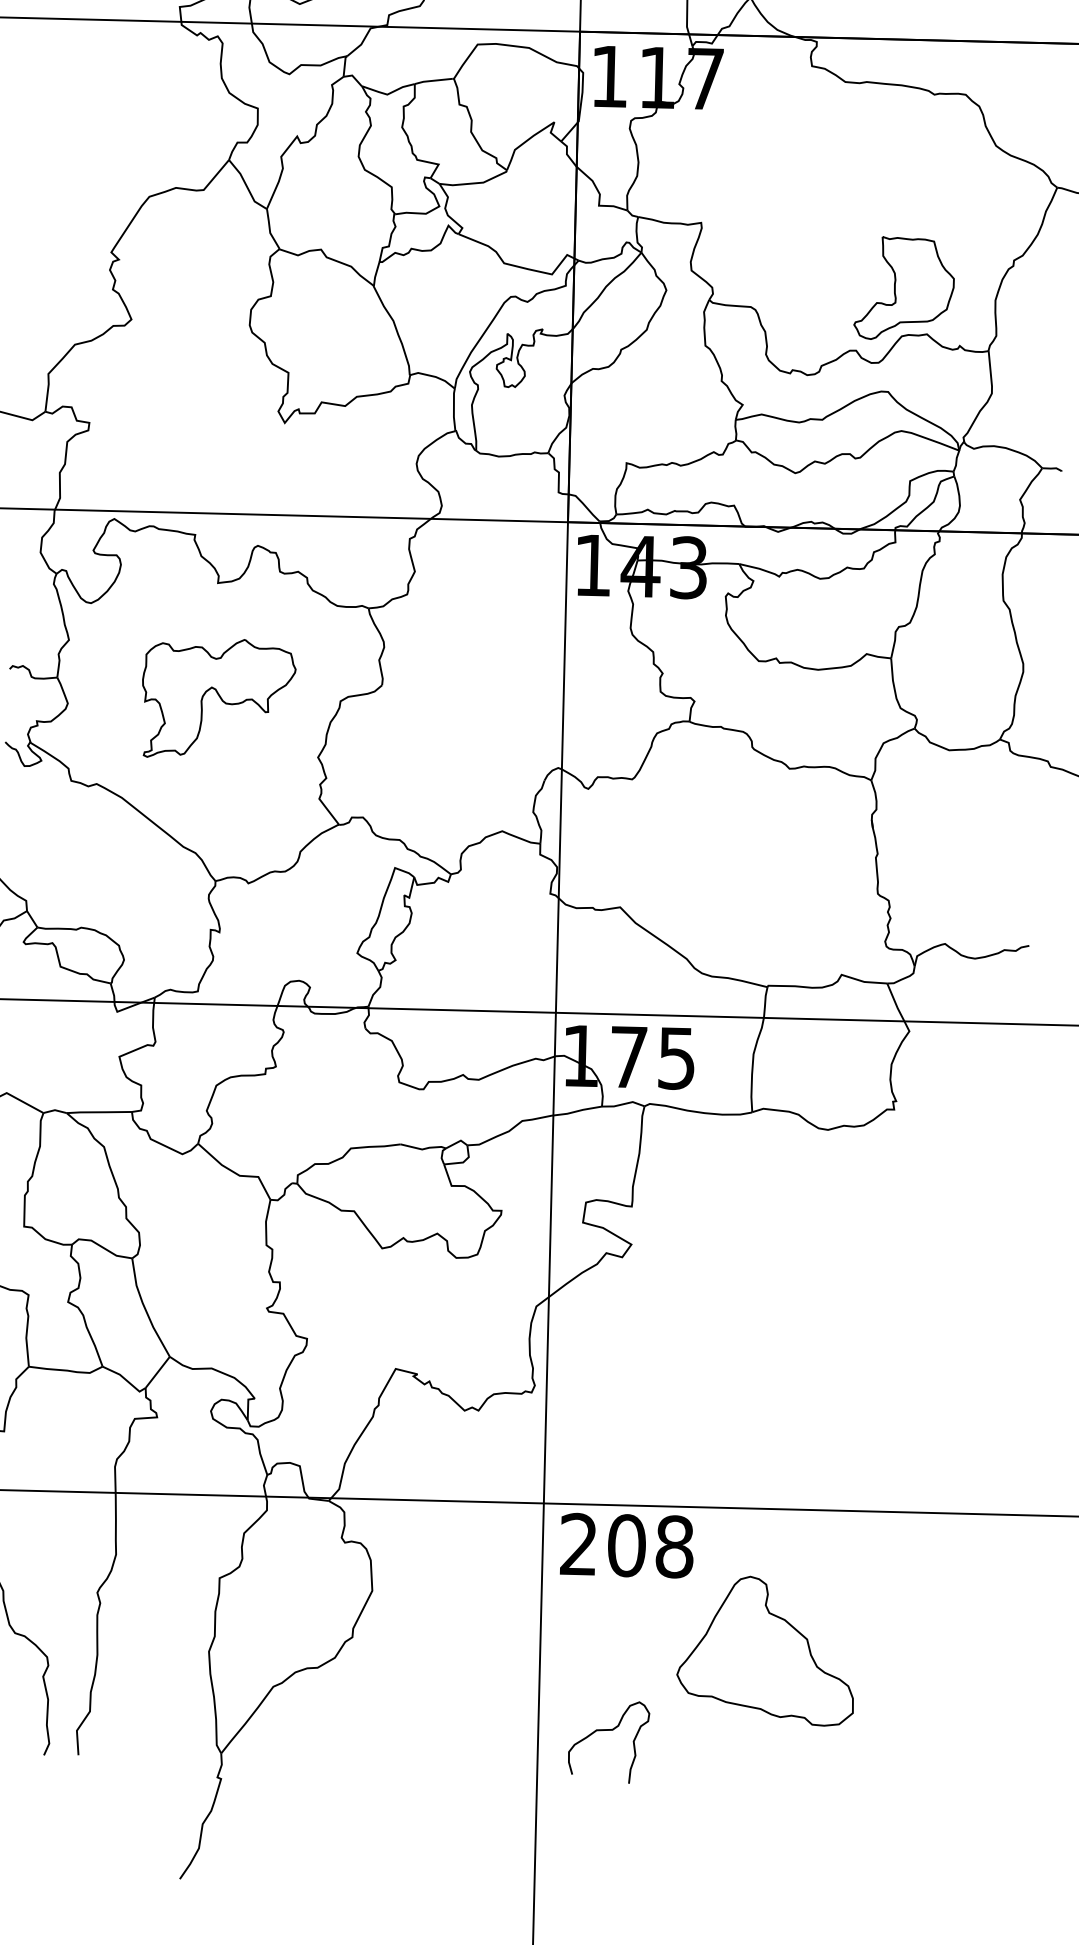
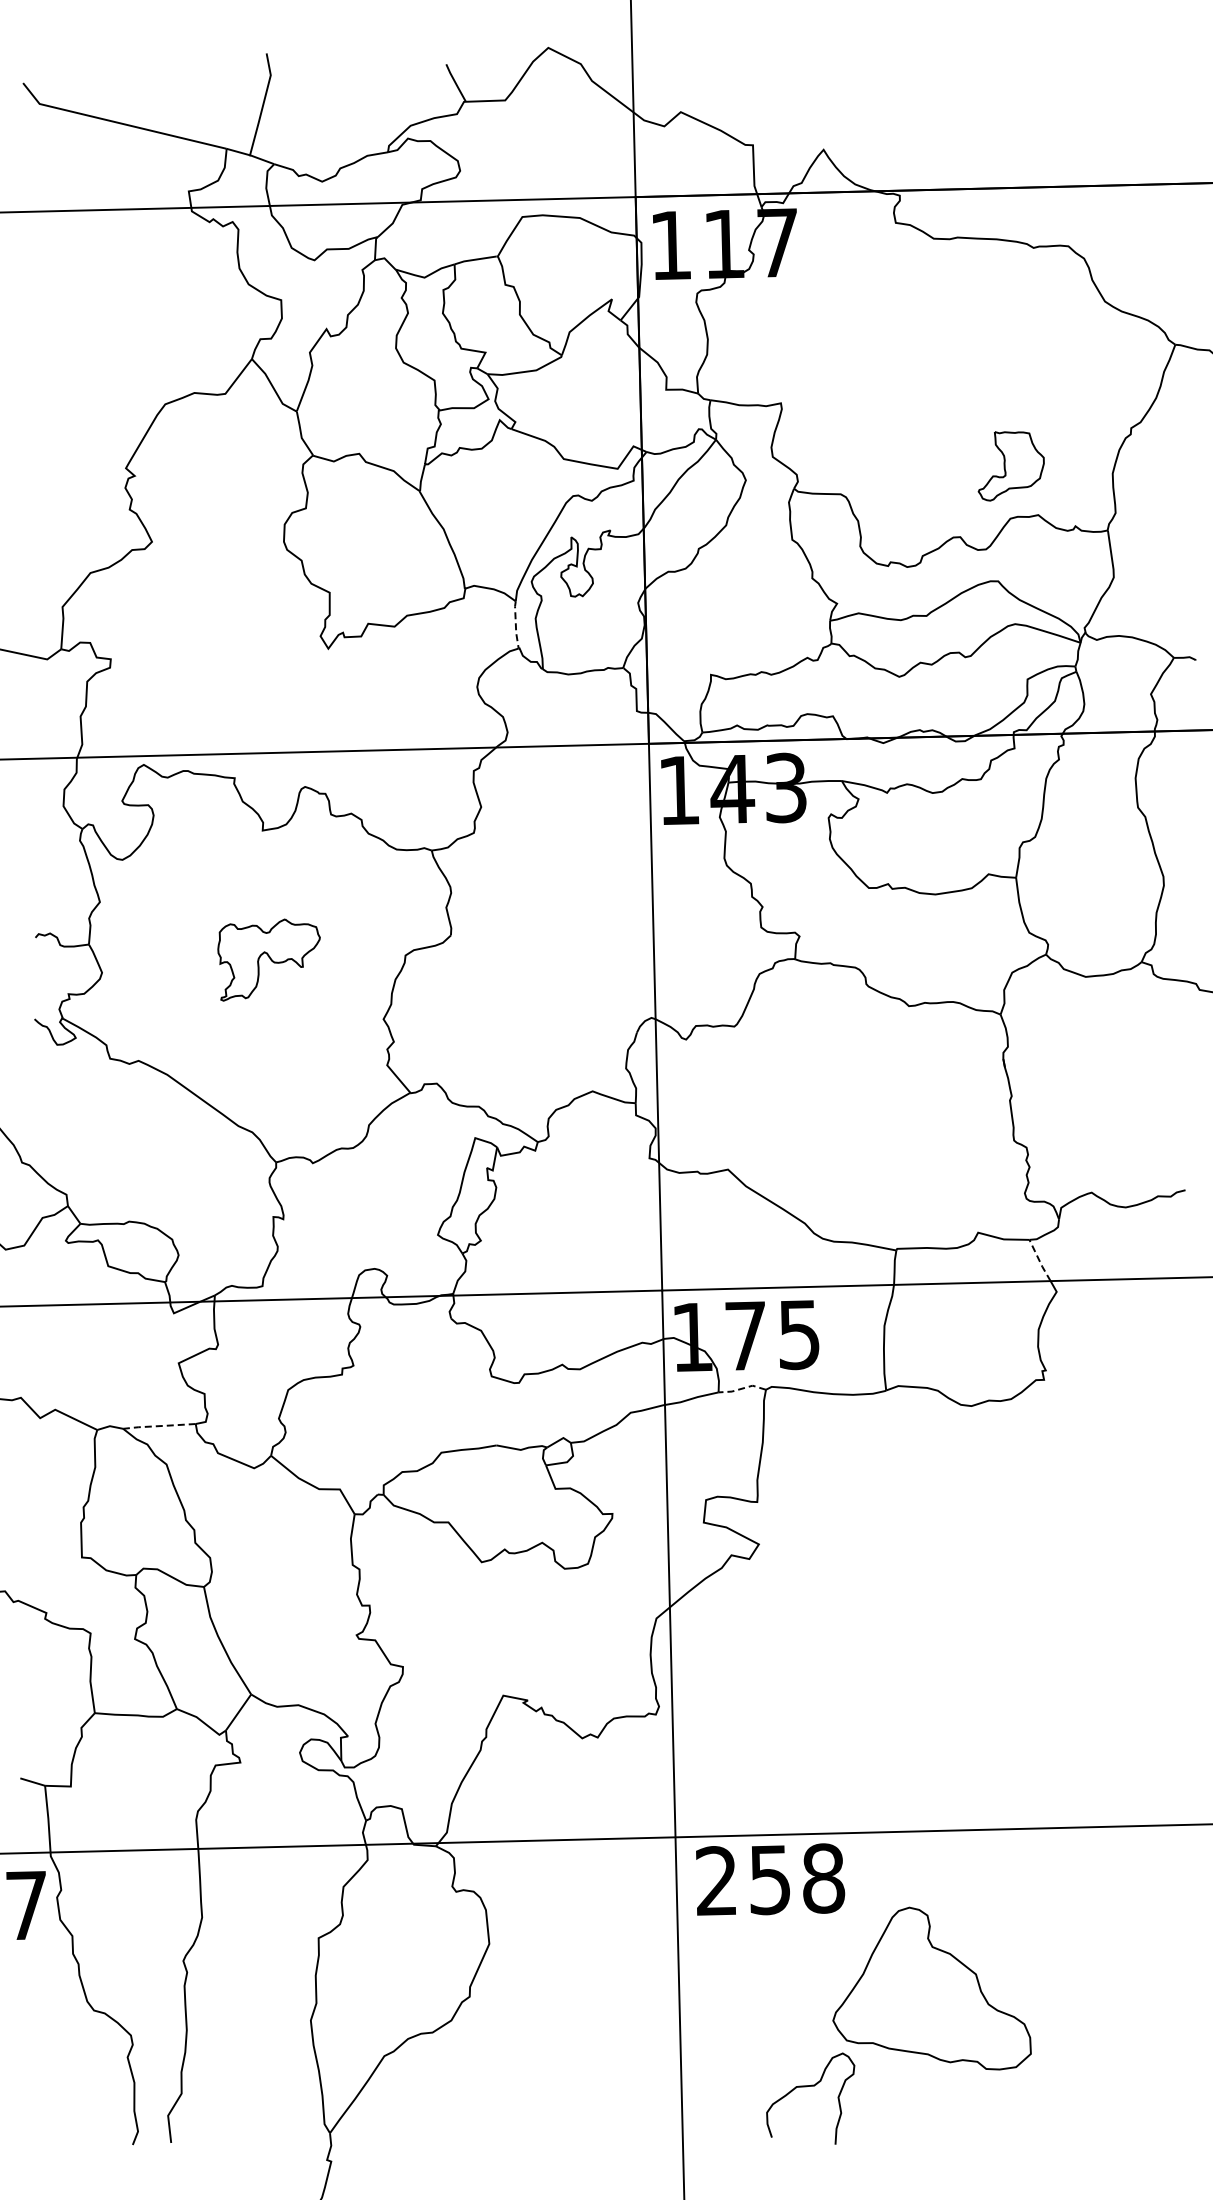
part: (905, 289) -> (1011, 466), size x0.6
line: (453, 410) -> (515, 625), solid -> dashed
part: (217, 698) -> (268, 959), size x0.6
line: (895, 1002) -> (1039, 1260), solid -> dashed
line: (623, 1104) -> (742, 1388), solid -> dashed
line: (98, 1112) -> (158, 1426), solid -> dashed
text: (627, 1545) -> (770, 1879), 208 -> 258
curve: (605, 1731) -> (806, 2087), moved

